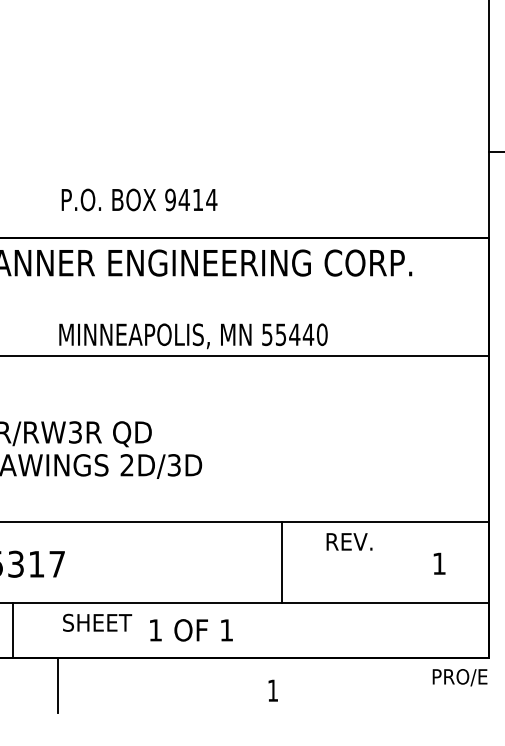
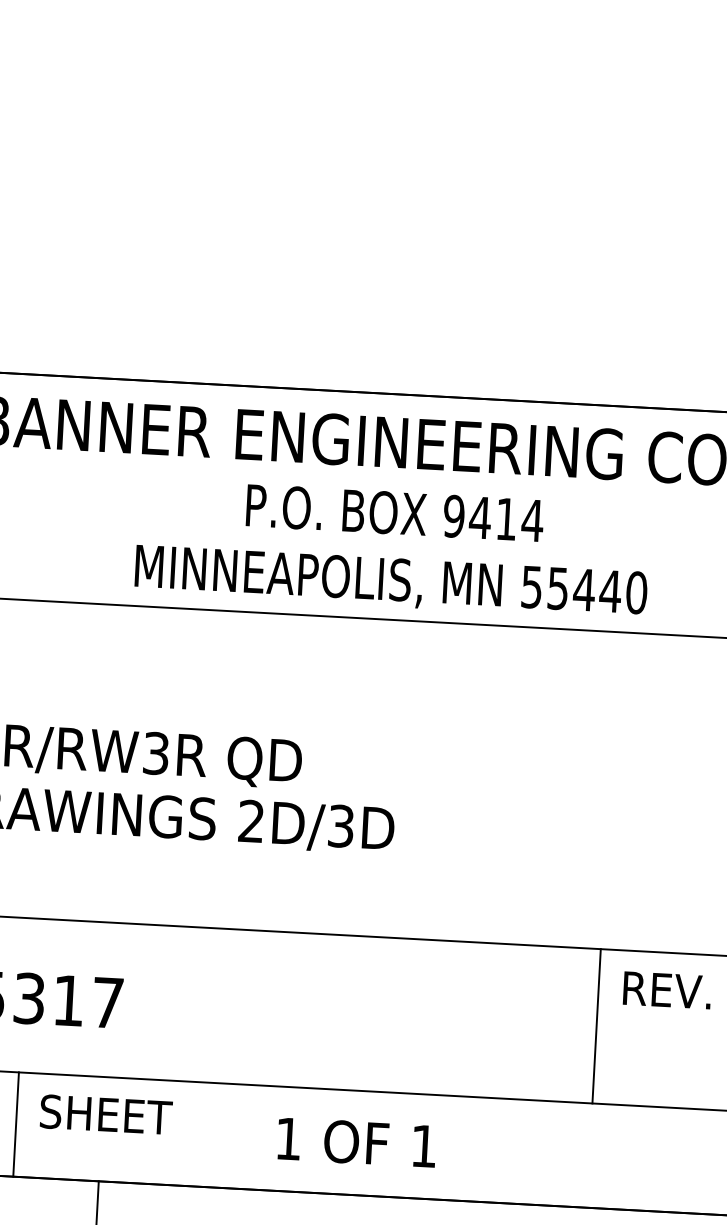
text: (139, 199) -> (394, 512), moved
line: (281, 562) -> (596, 1025), moved
text: (97, 622) -> (106, 1114), moved

